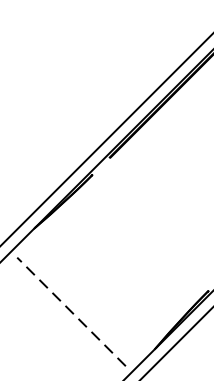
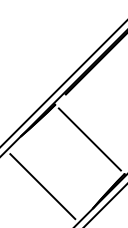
line: (149, 233) -> (89, 139), added
line: (71, 311) -> (42, 186), dashed -> solid

